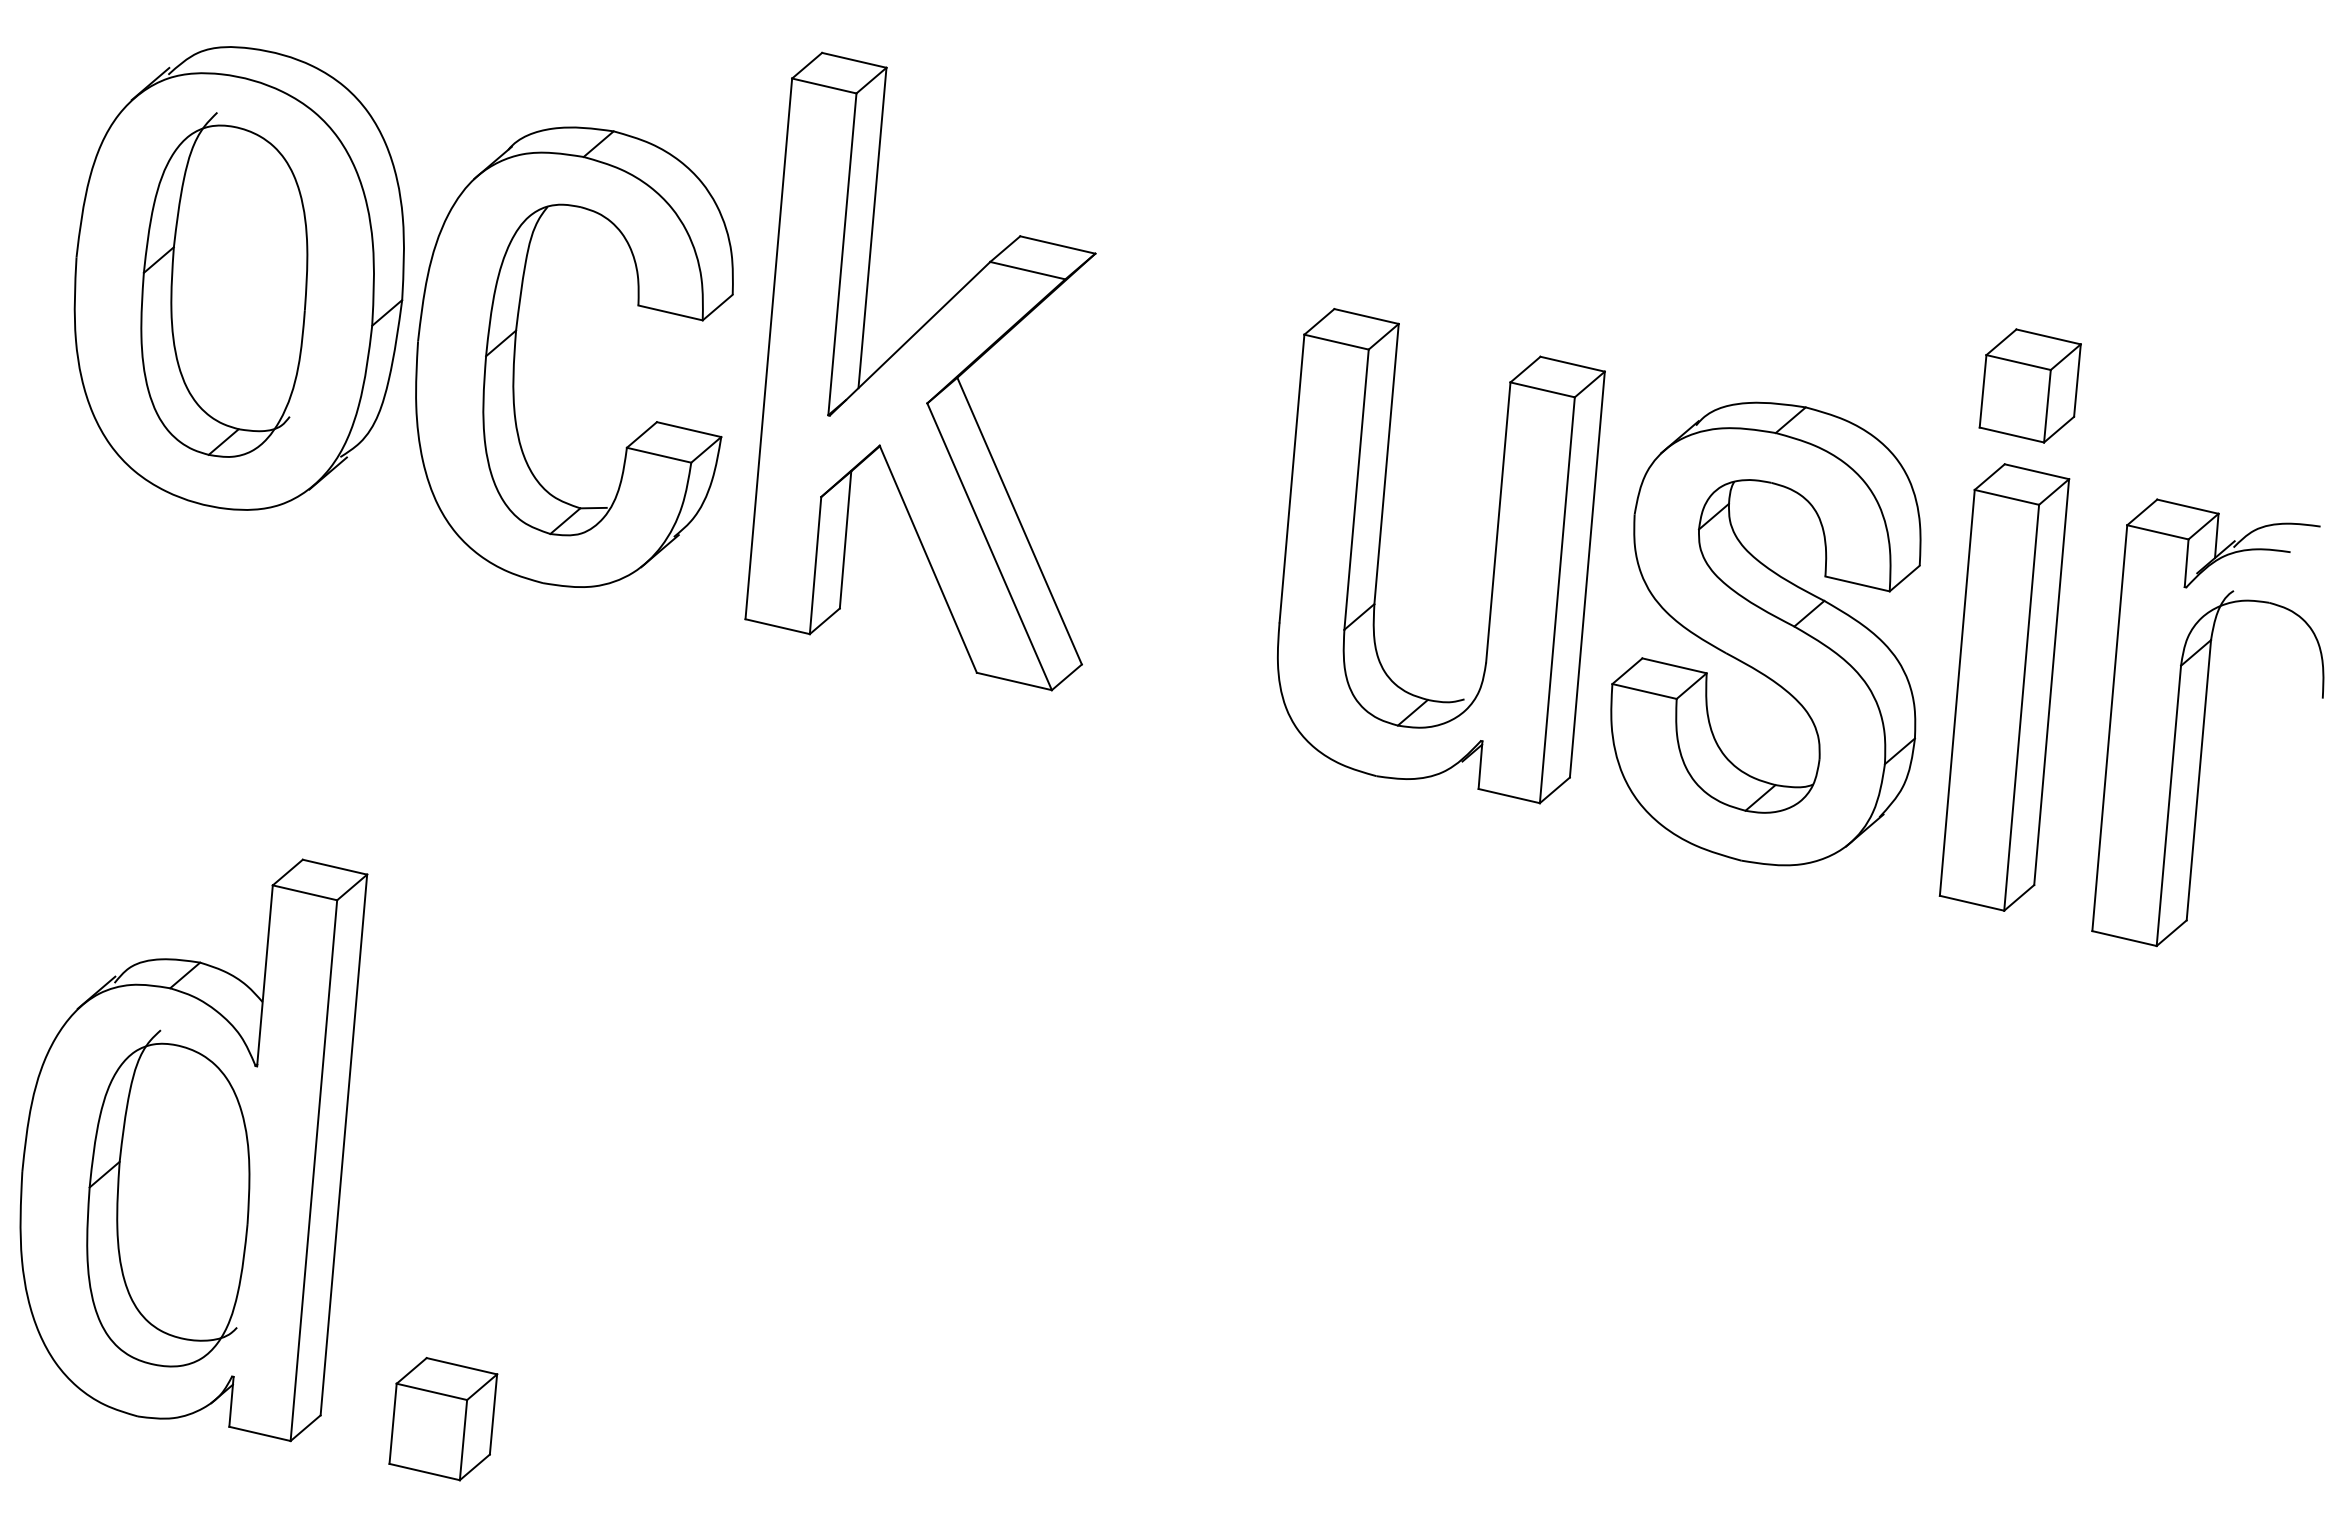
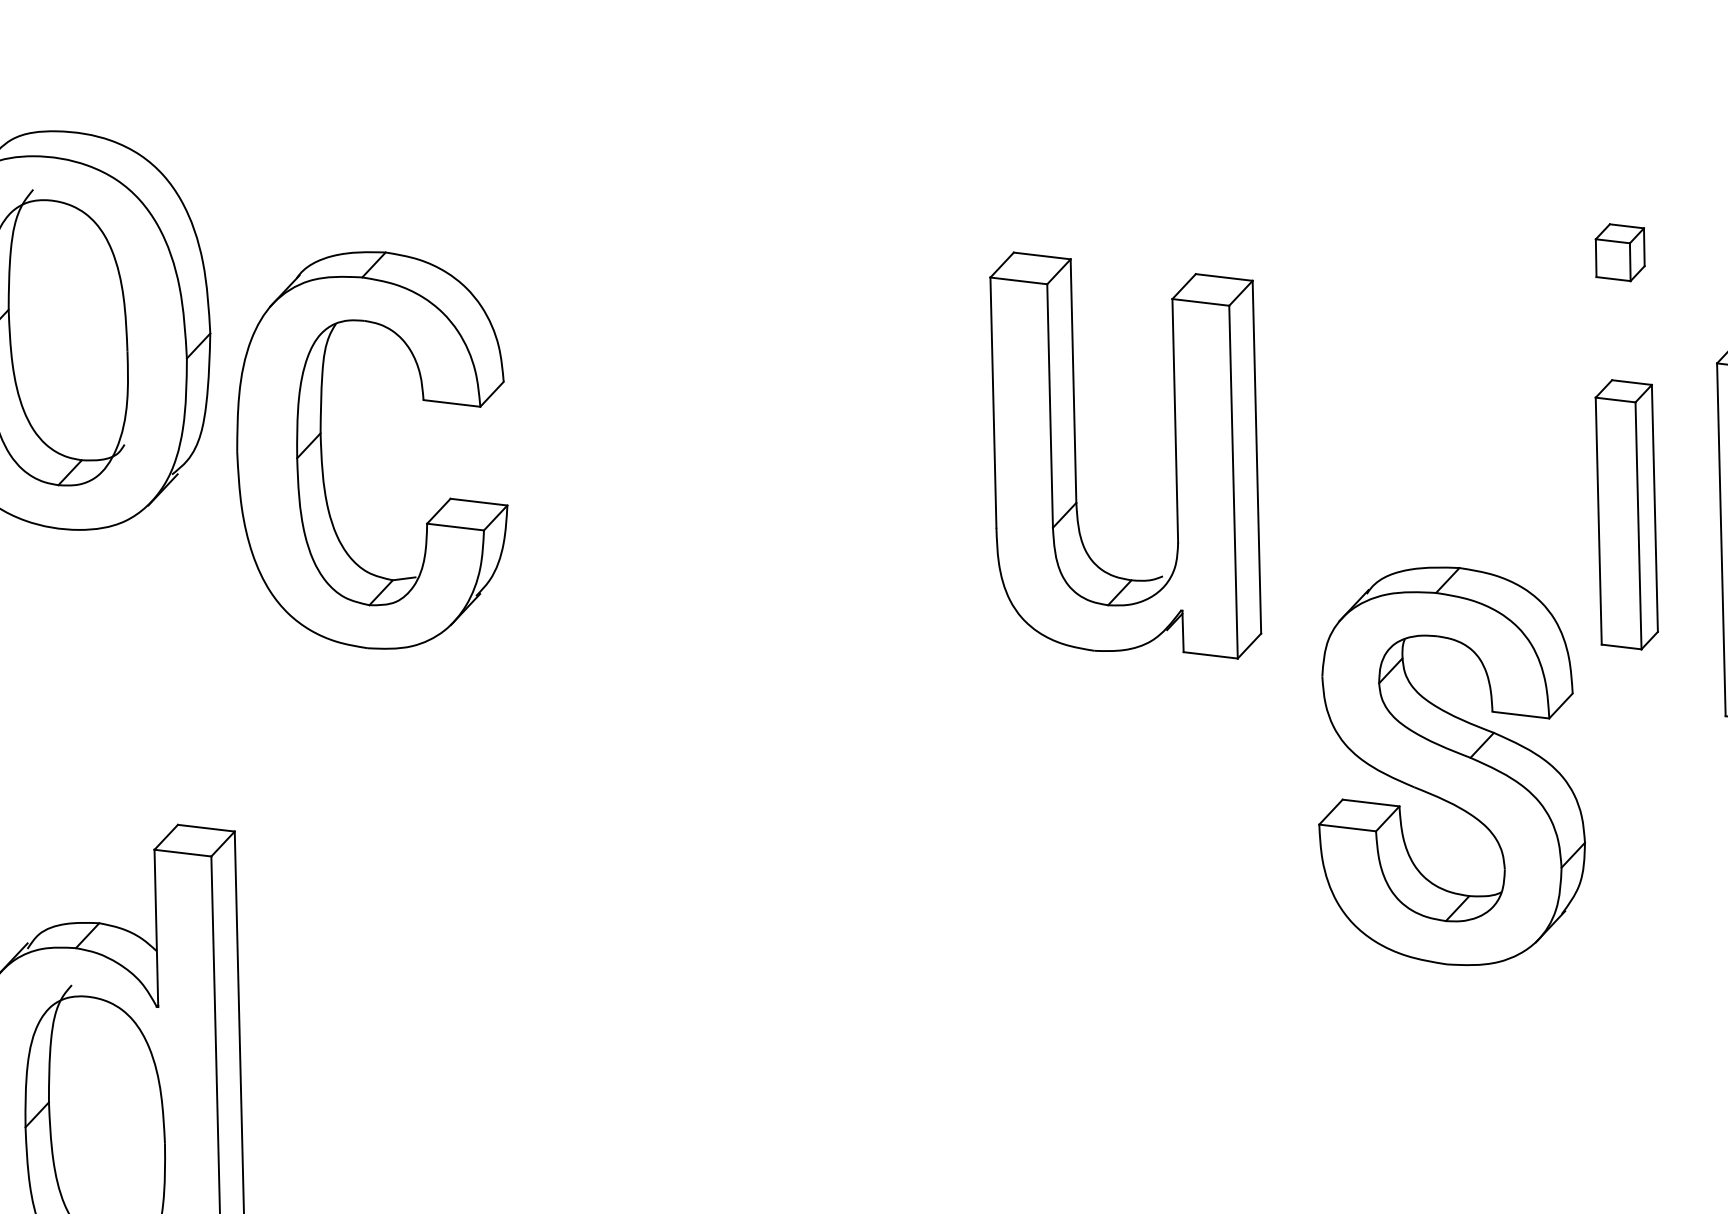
part: (515, 356) -> (322, 455), moved
part: (920, 371) -> (663, 345), removed
part: (2029, 385) -> (1619, 252), size x0.6
part: (1765, 633) -> (1446, 766), moved
part: (2004, 687) -> (1626, 514), size x0.7

